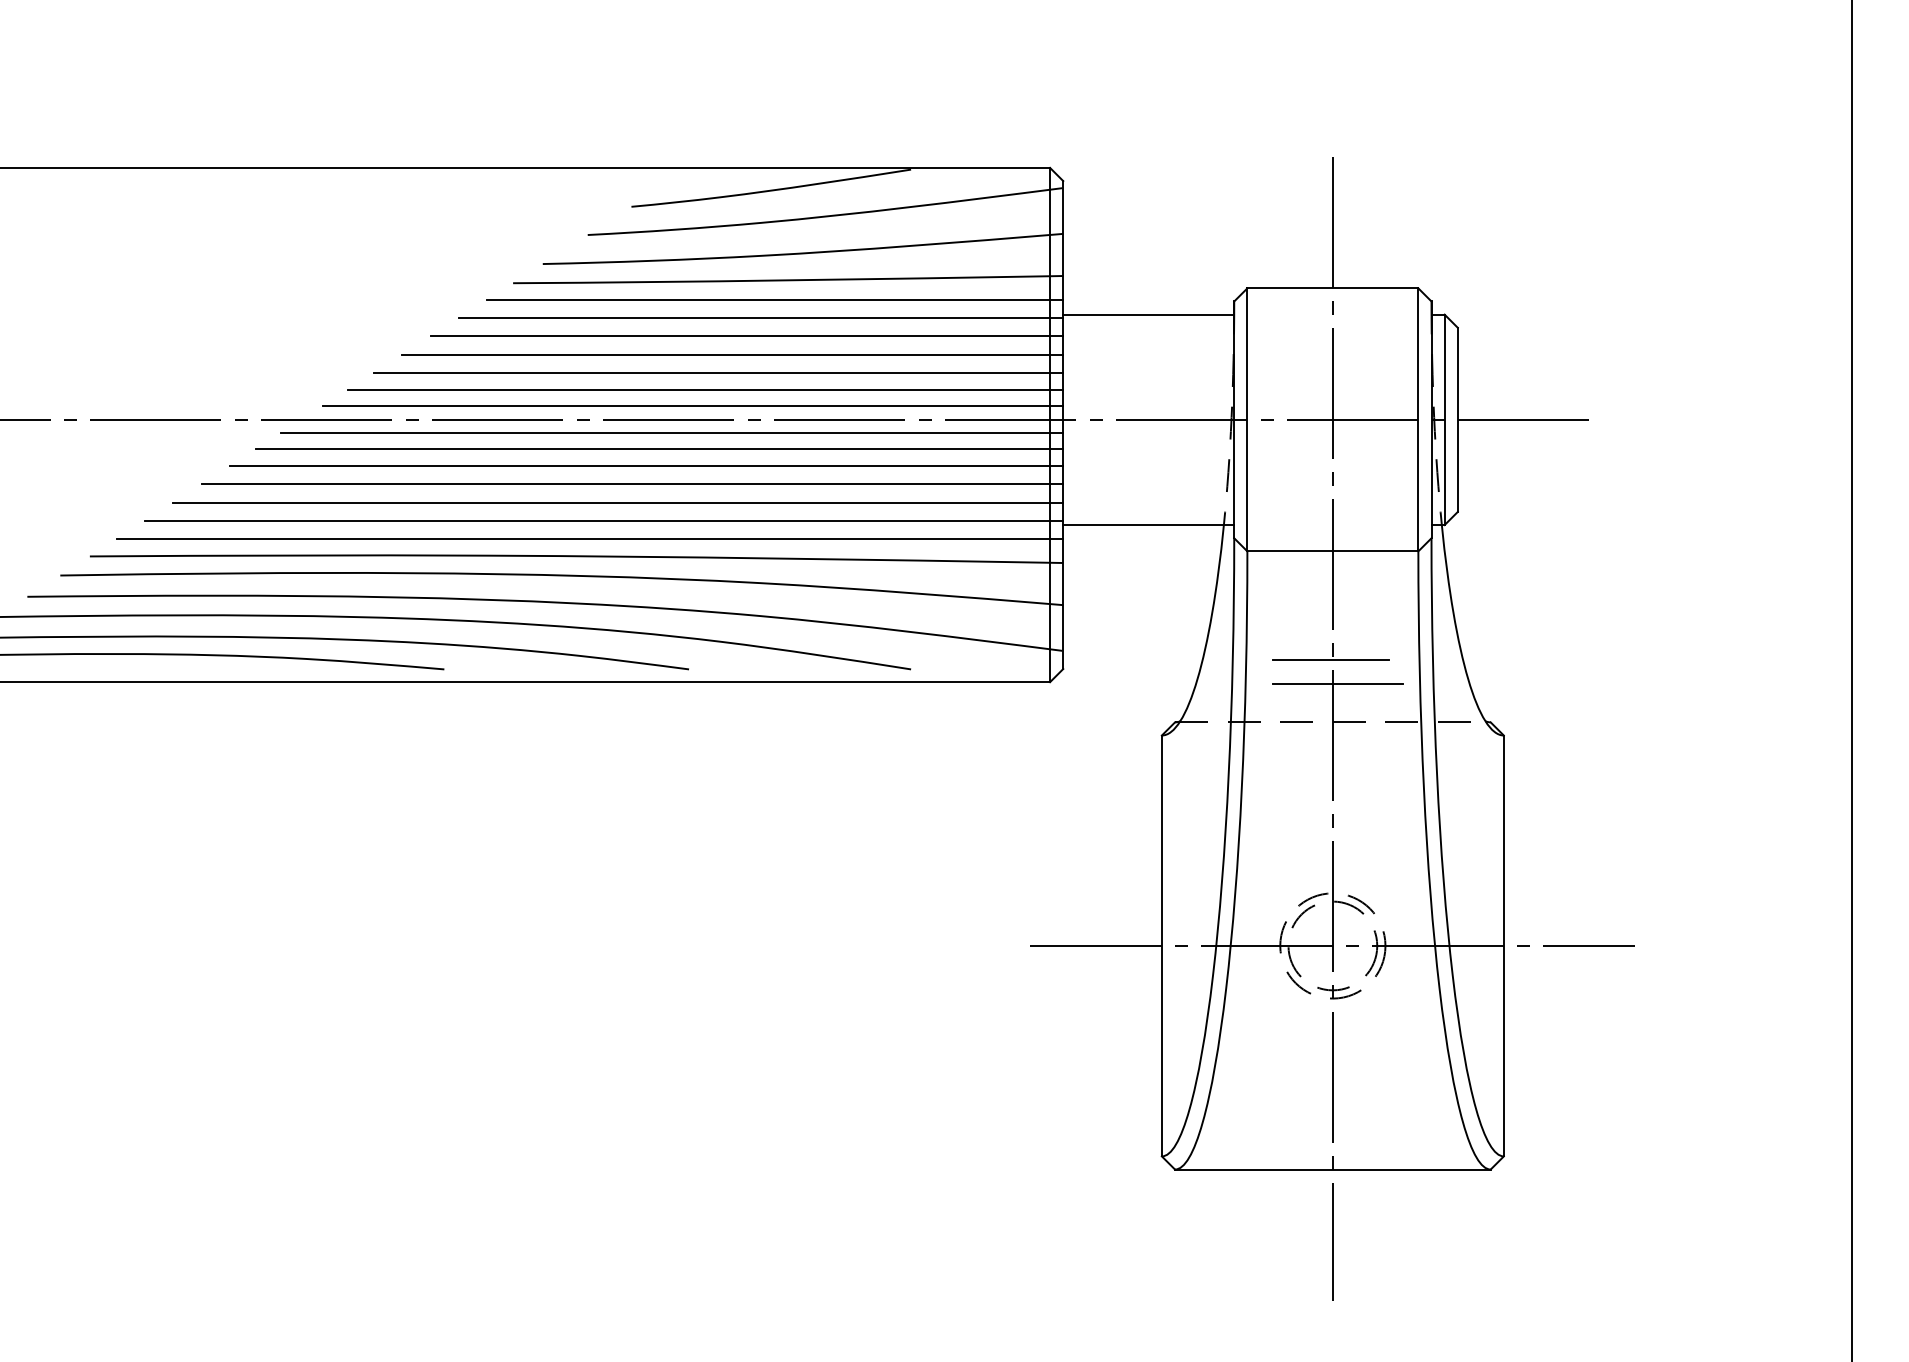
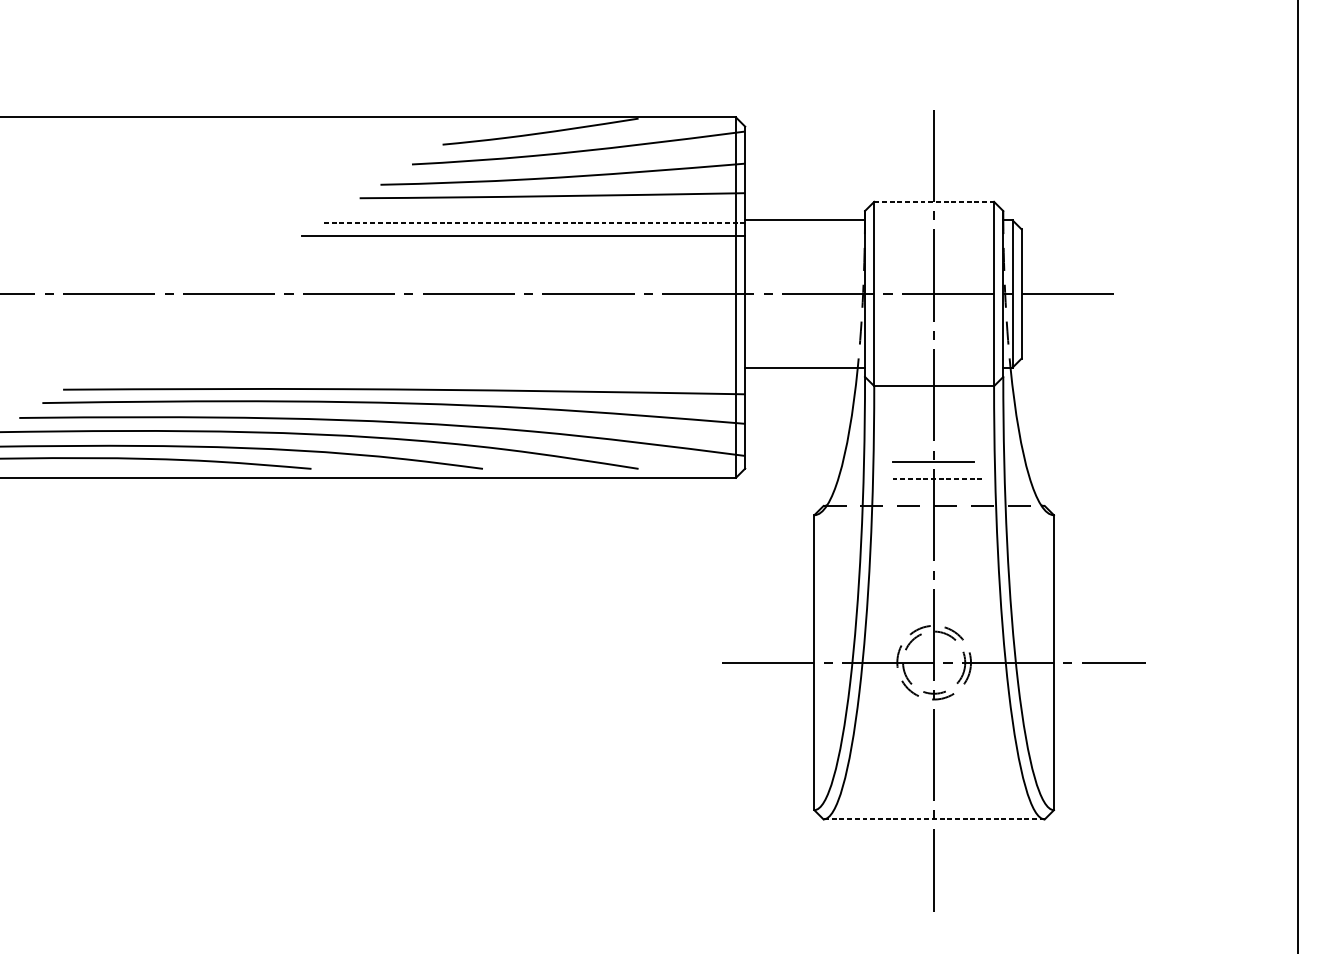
line: (1333, 288) -> (934, 201), solid -> dashed
line: (775, 299) -> (543, 209), removed
line: (760, 318) -> (533, 222), solid -> dashed
line: (732, 354) -> (513, 248), removed
line: (718, 373) -> (503, 261), removed
line: (705, 389) -> (494, 272), removed
line: (692, 406) -> (485, 284), removed
line: (672, 432) -> (471, 302), removed
line: (659, 449) -> (462, 314), removed
line: (646, 465) -> (453, 325), removed
line: (632, 484) -> (443, 339), removed
line: (618, 502) -> (433, 351), removed
line: (603, 520) -> (423, 364), removed
line: (589, 539) -> (413, 377), removed
line: (1338, 684) -> (938, 479), solid -> dashed
line: (1332, 1169) -> (933, 819), solid -> dashed

